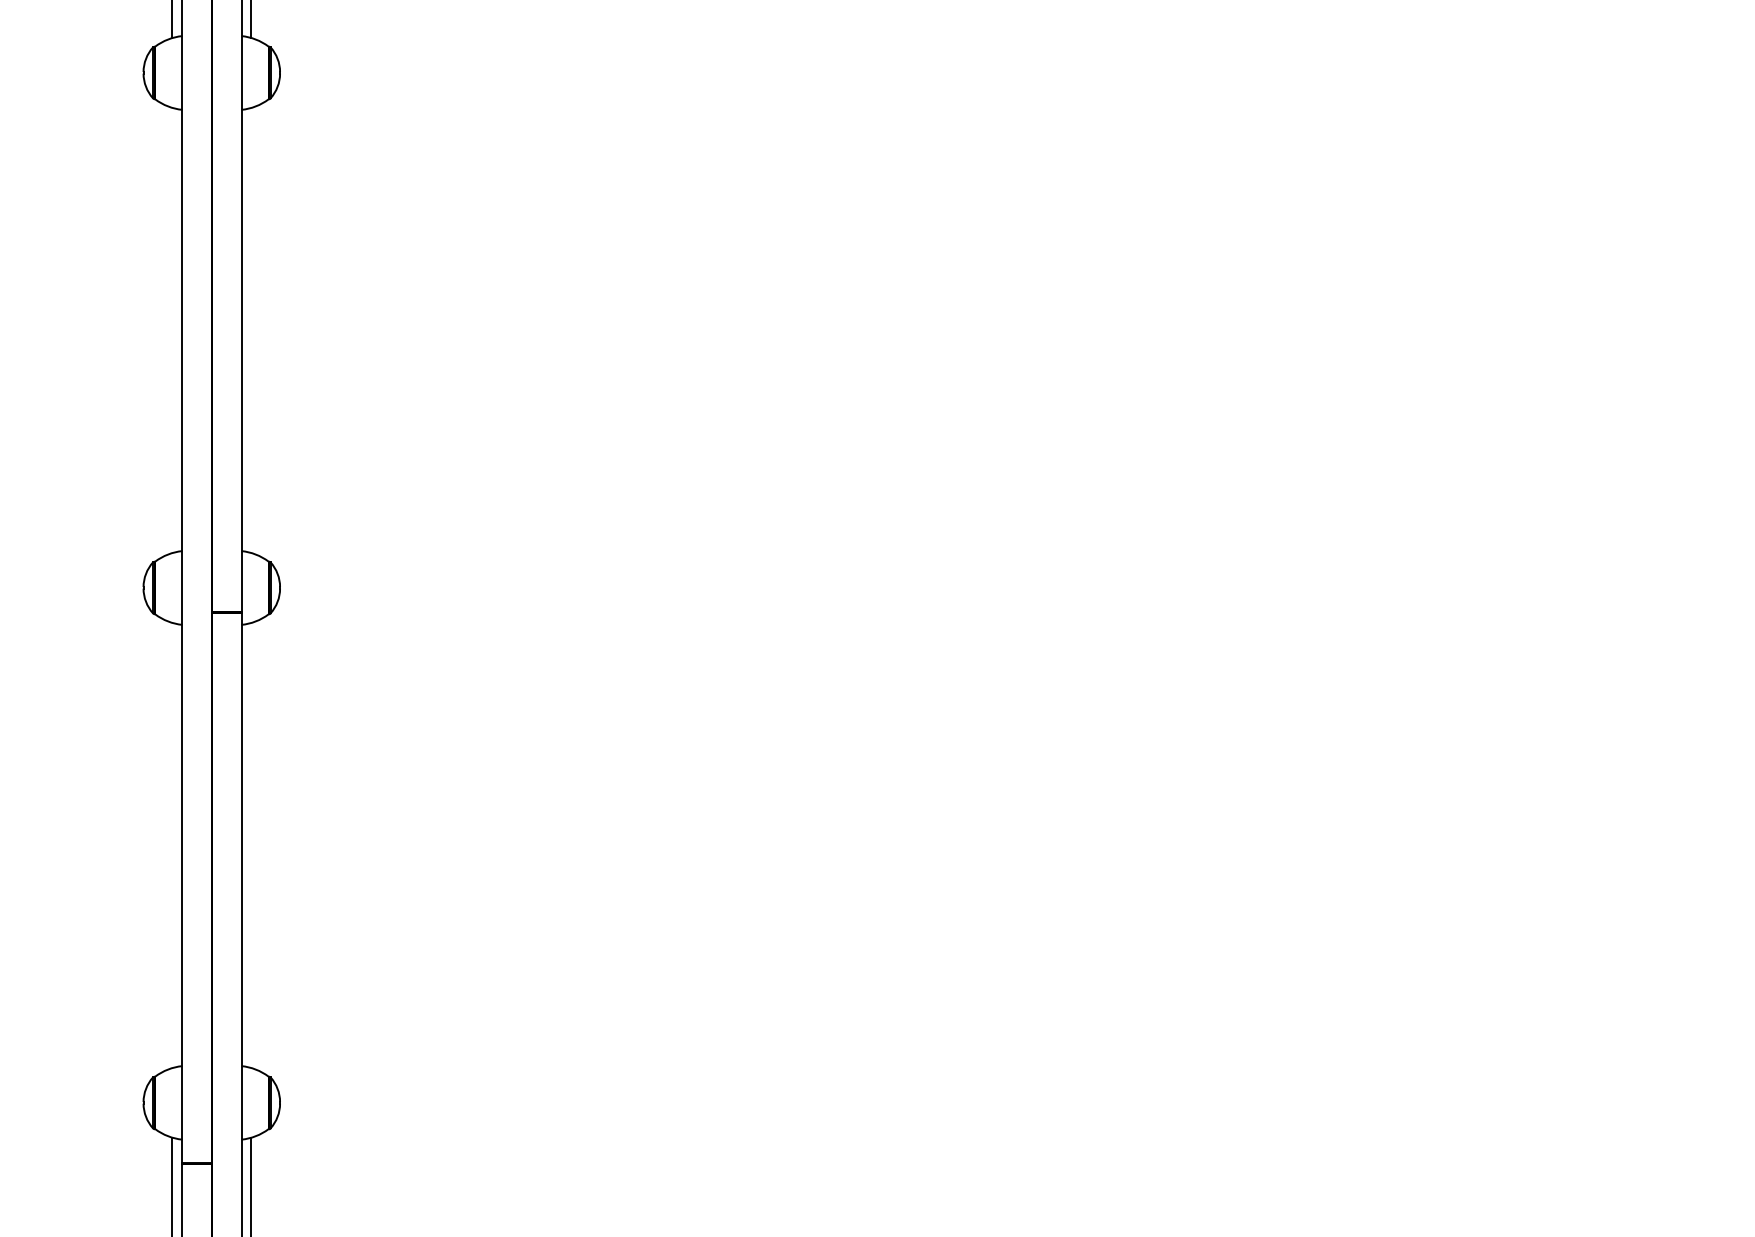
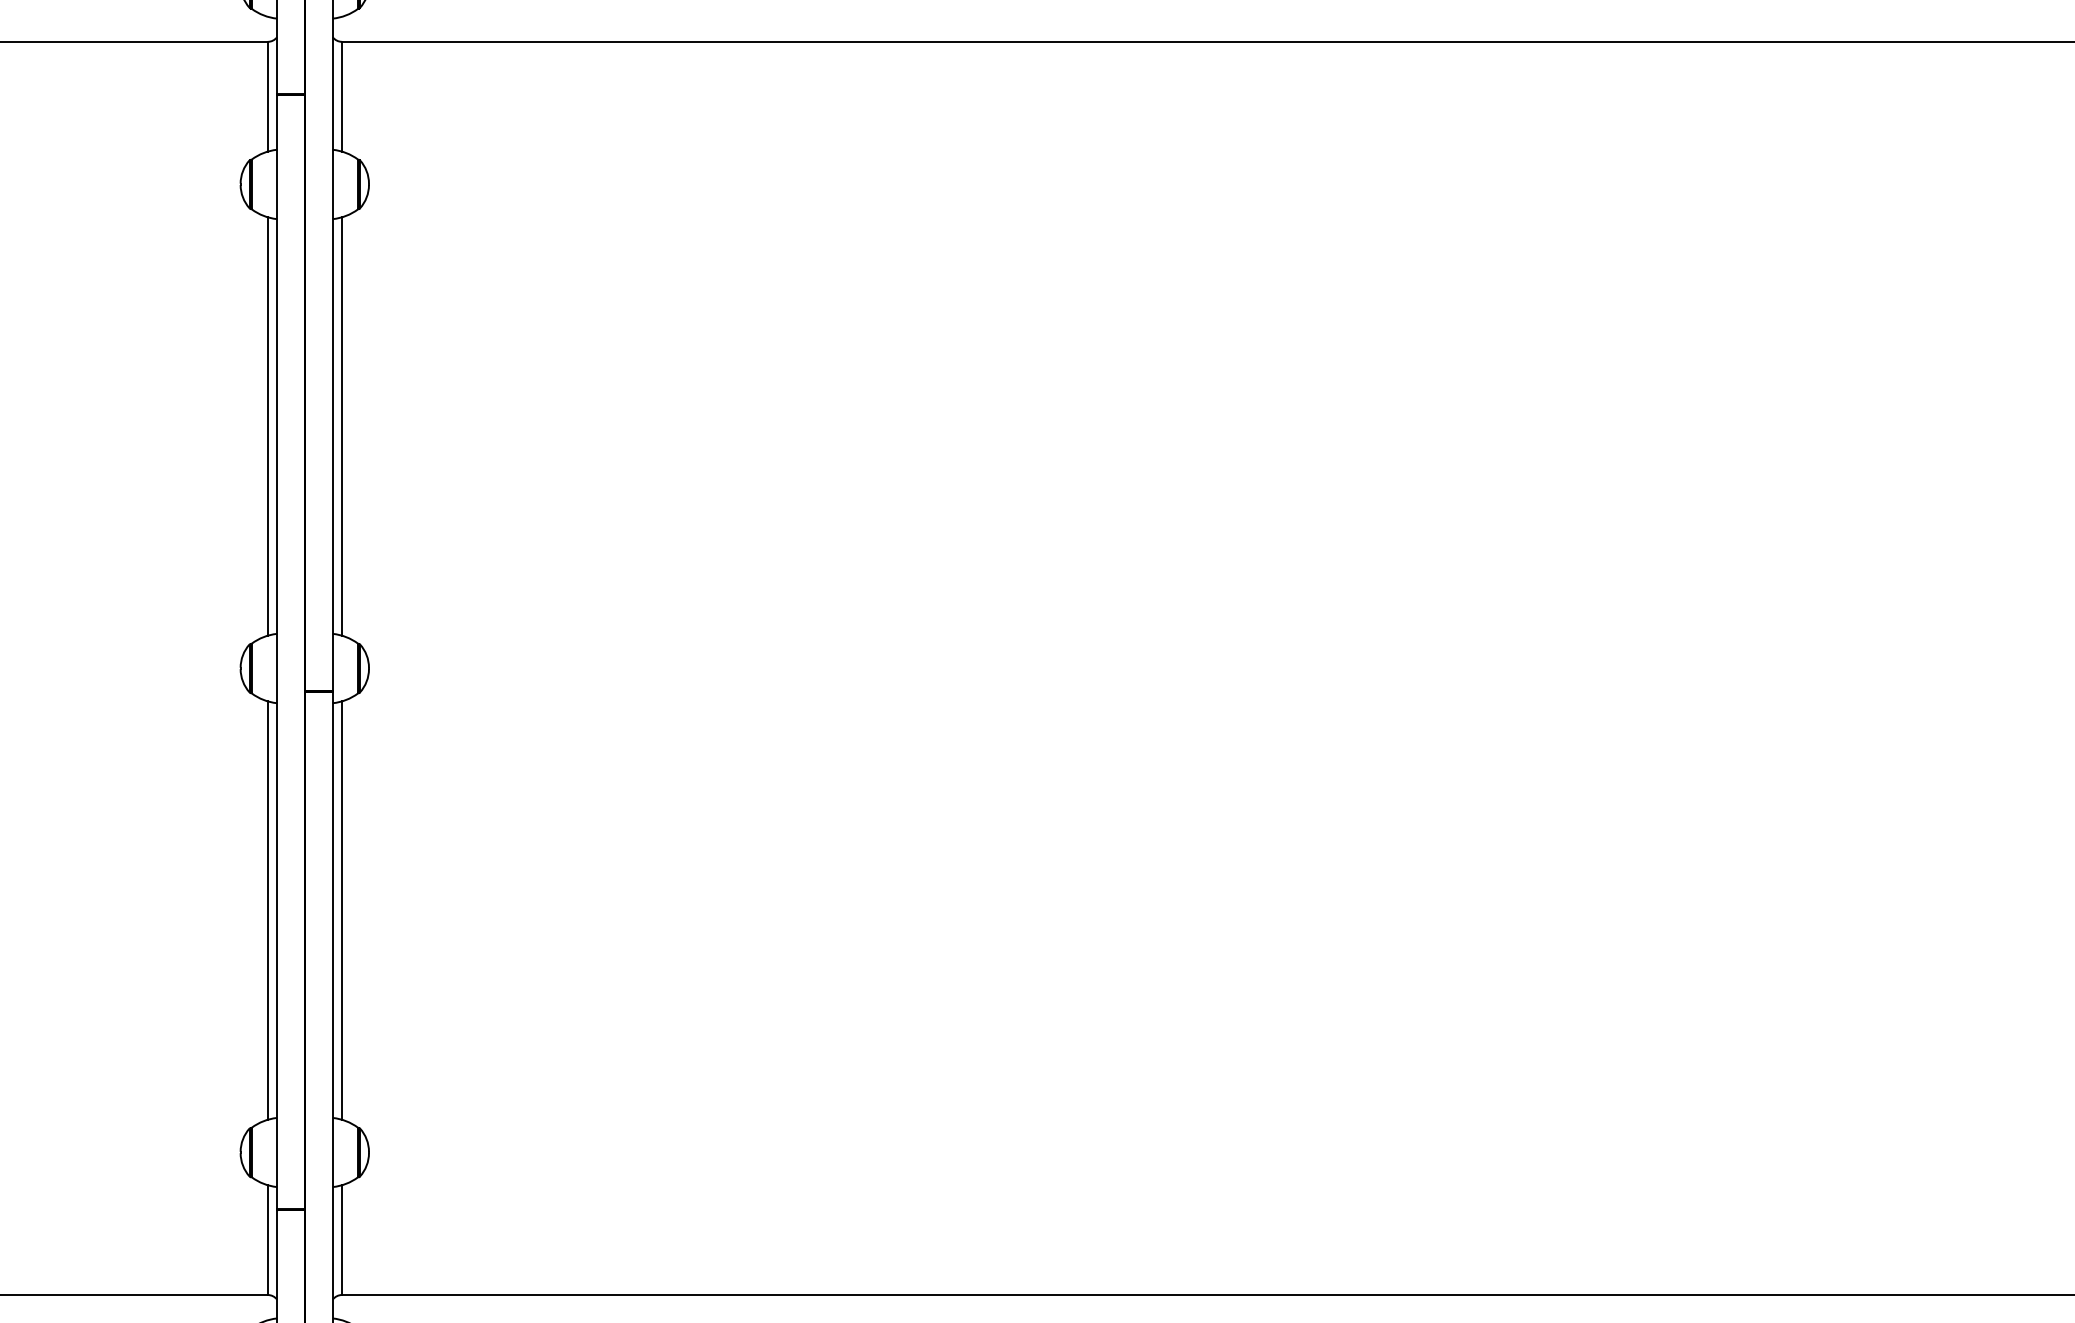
line: (172, 330) -> (267, 426), added
line: (251, 330) -> (342, 426), added
line: (172, 845) -> (267, 910), added
line: (251, 845) -> (342, 910), added

